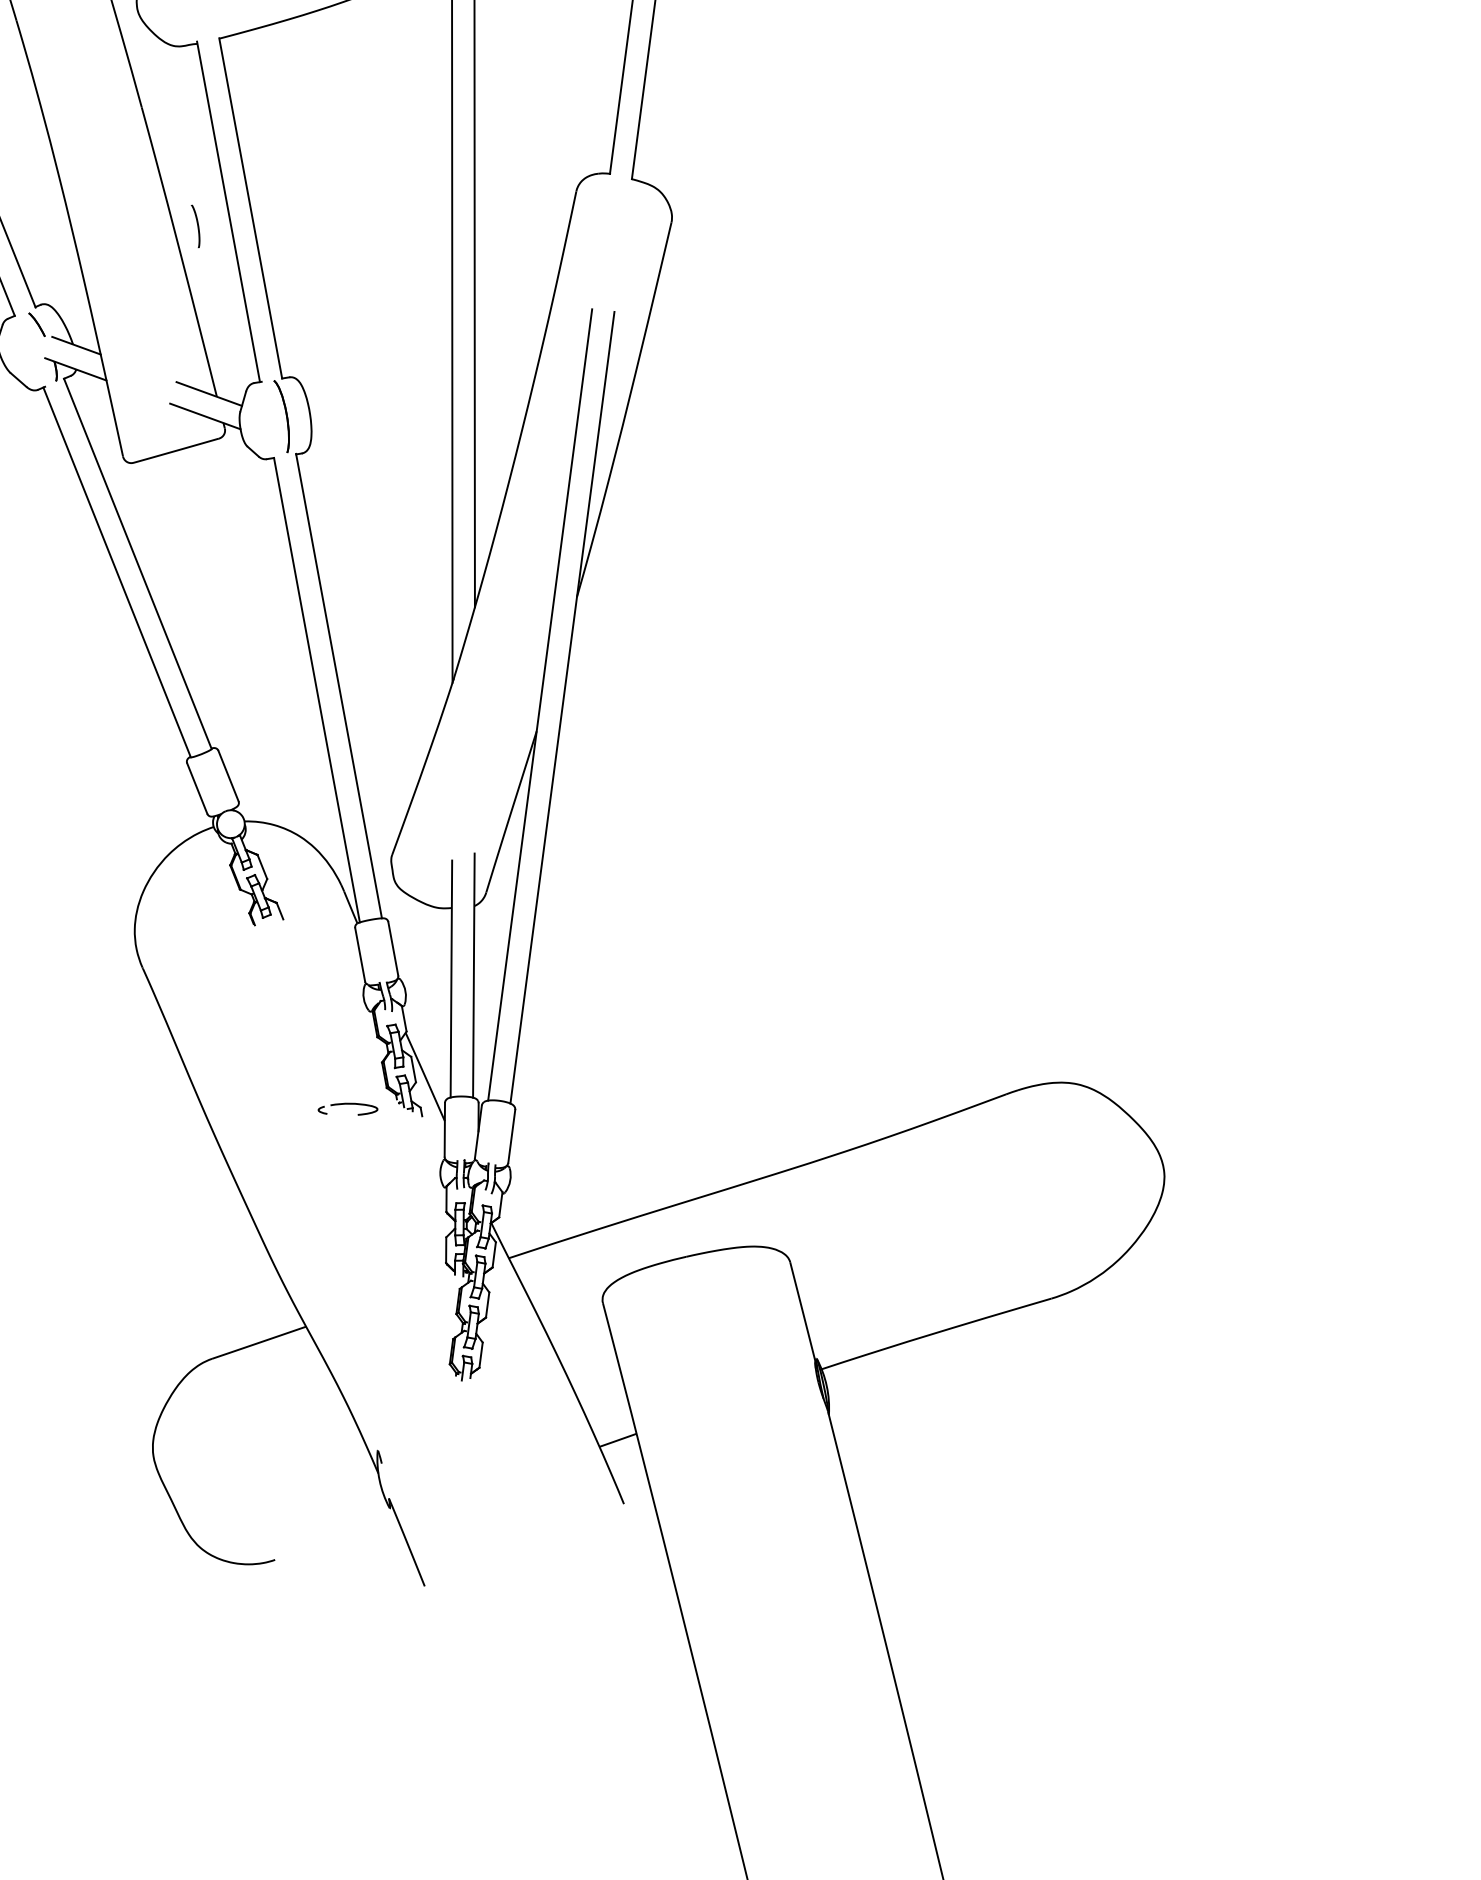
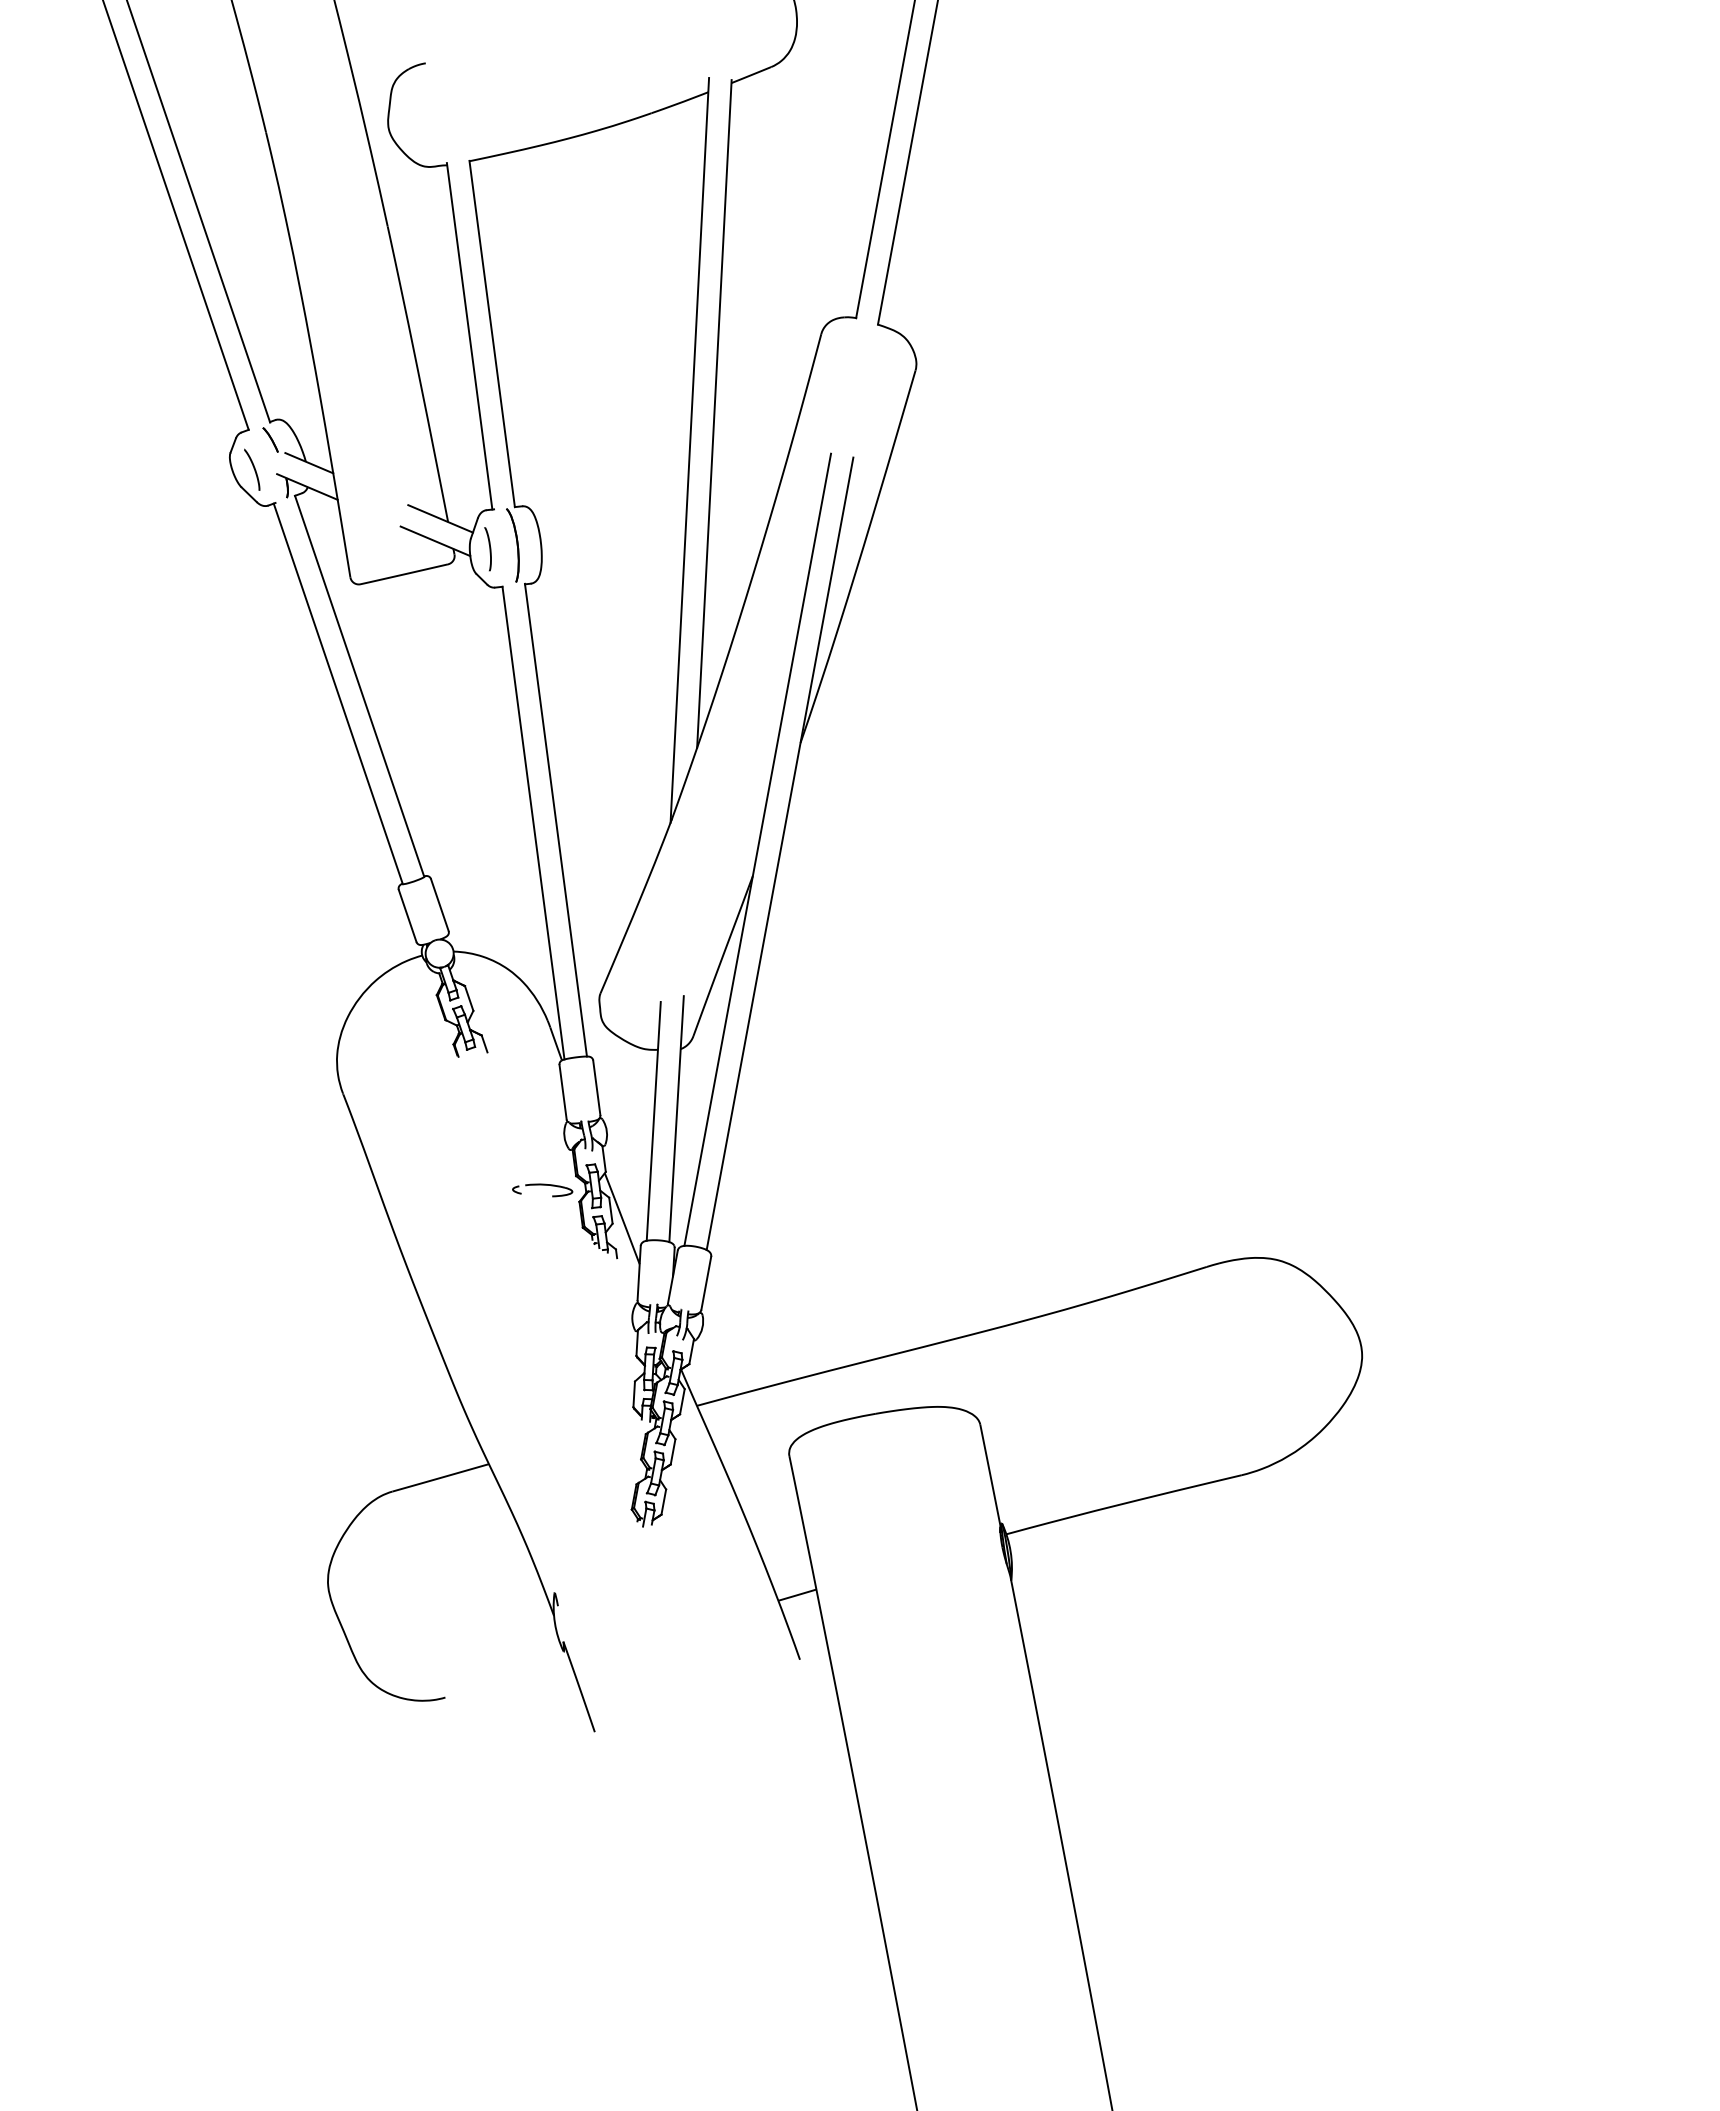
curve: (197, 226) -> (489, 549), moved
curve: (21, 353) -> (253, 468), added
part: (347, 1109) -> (542, 1190), moved

